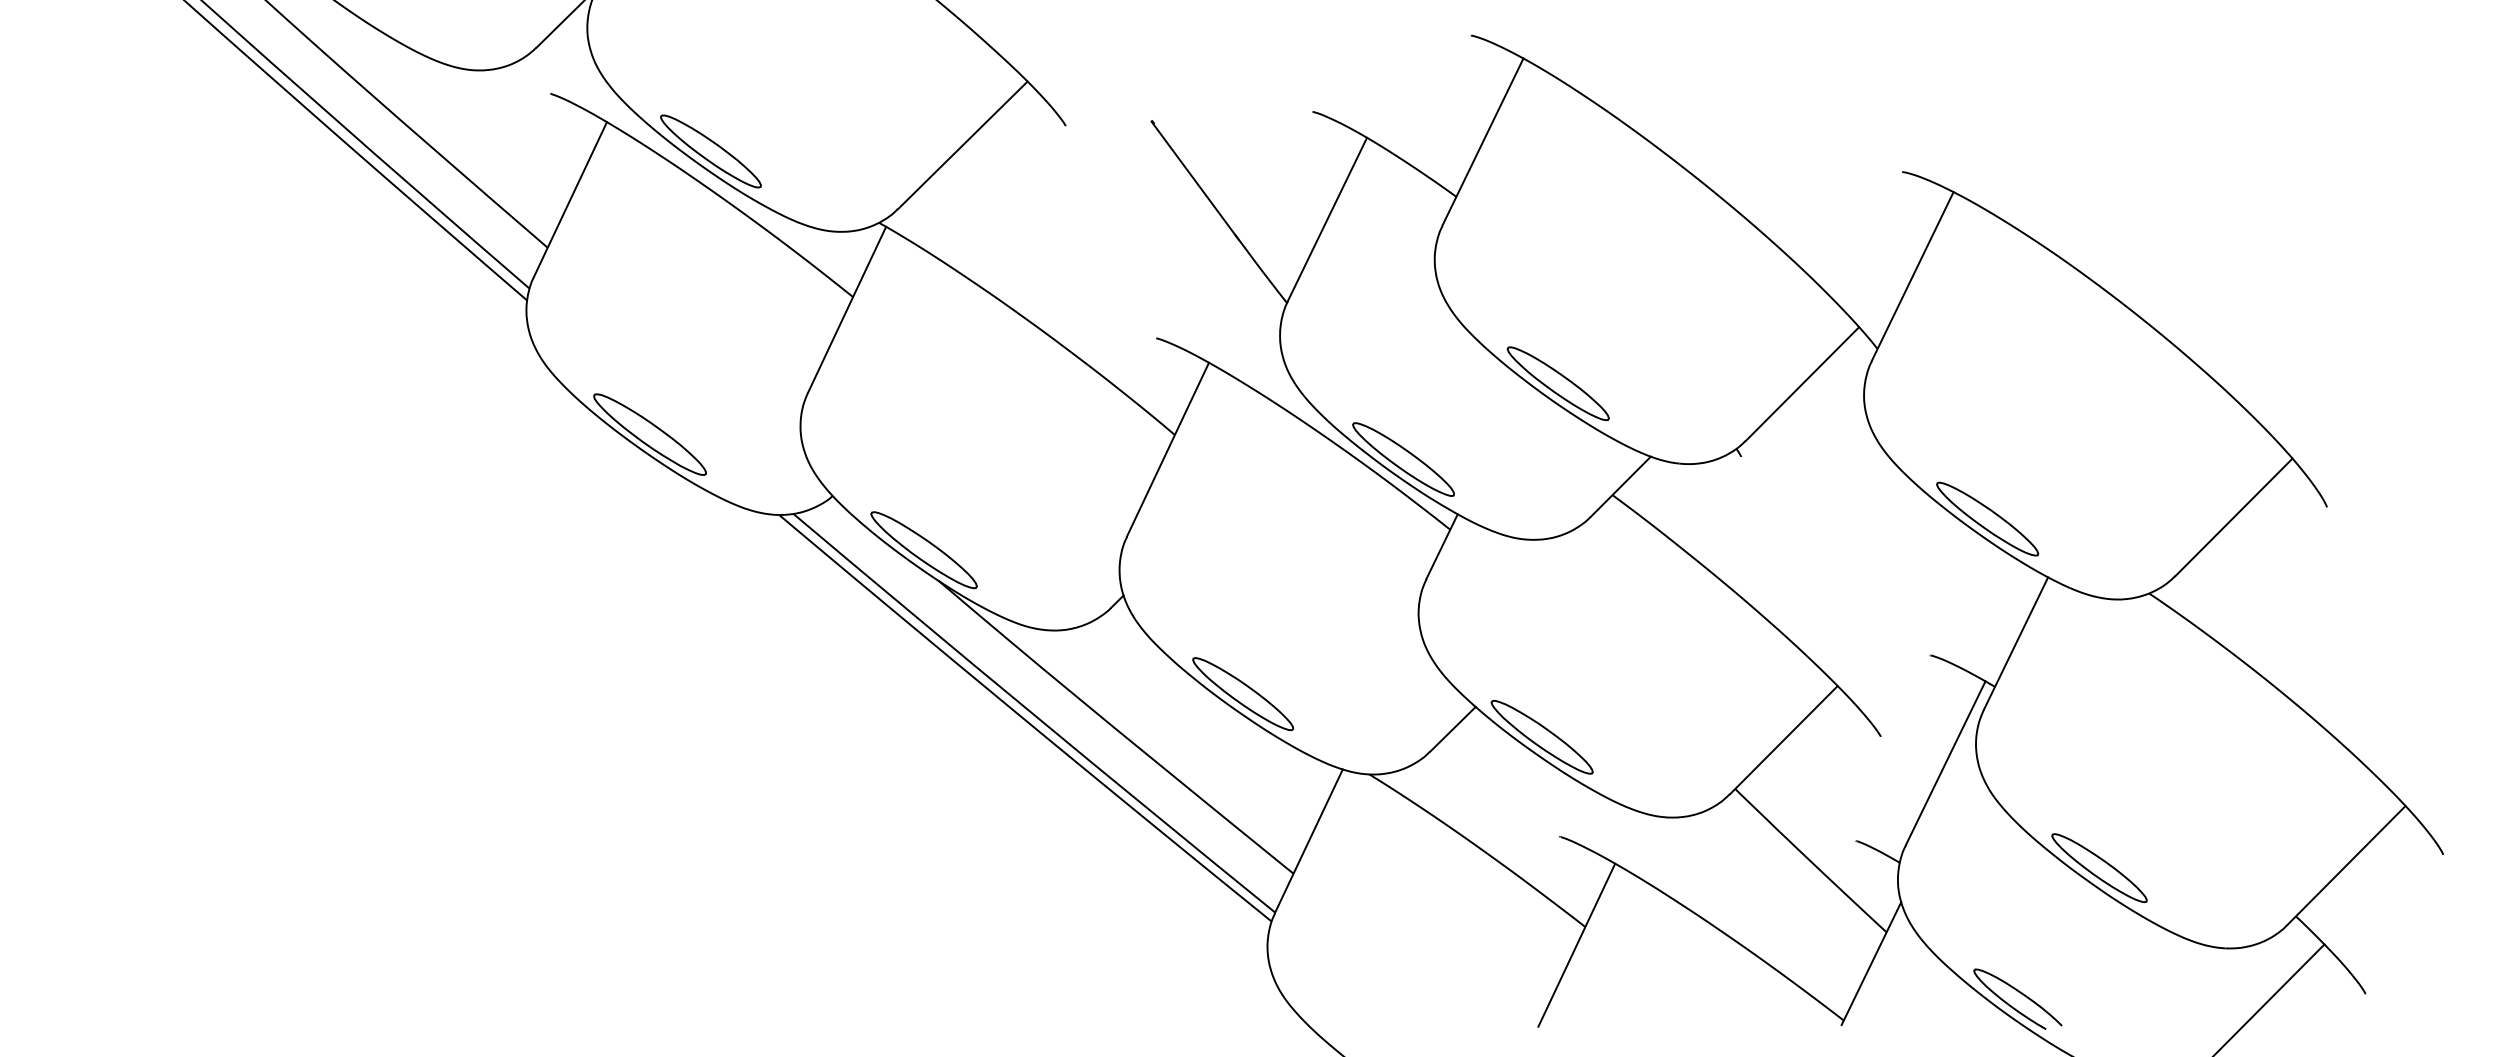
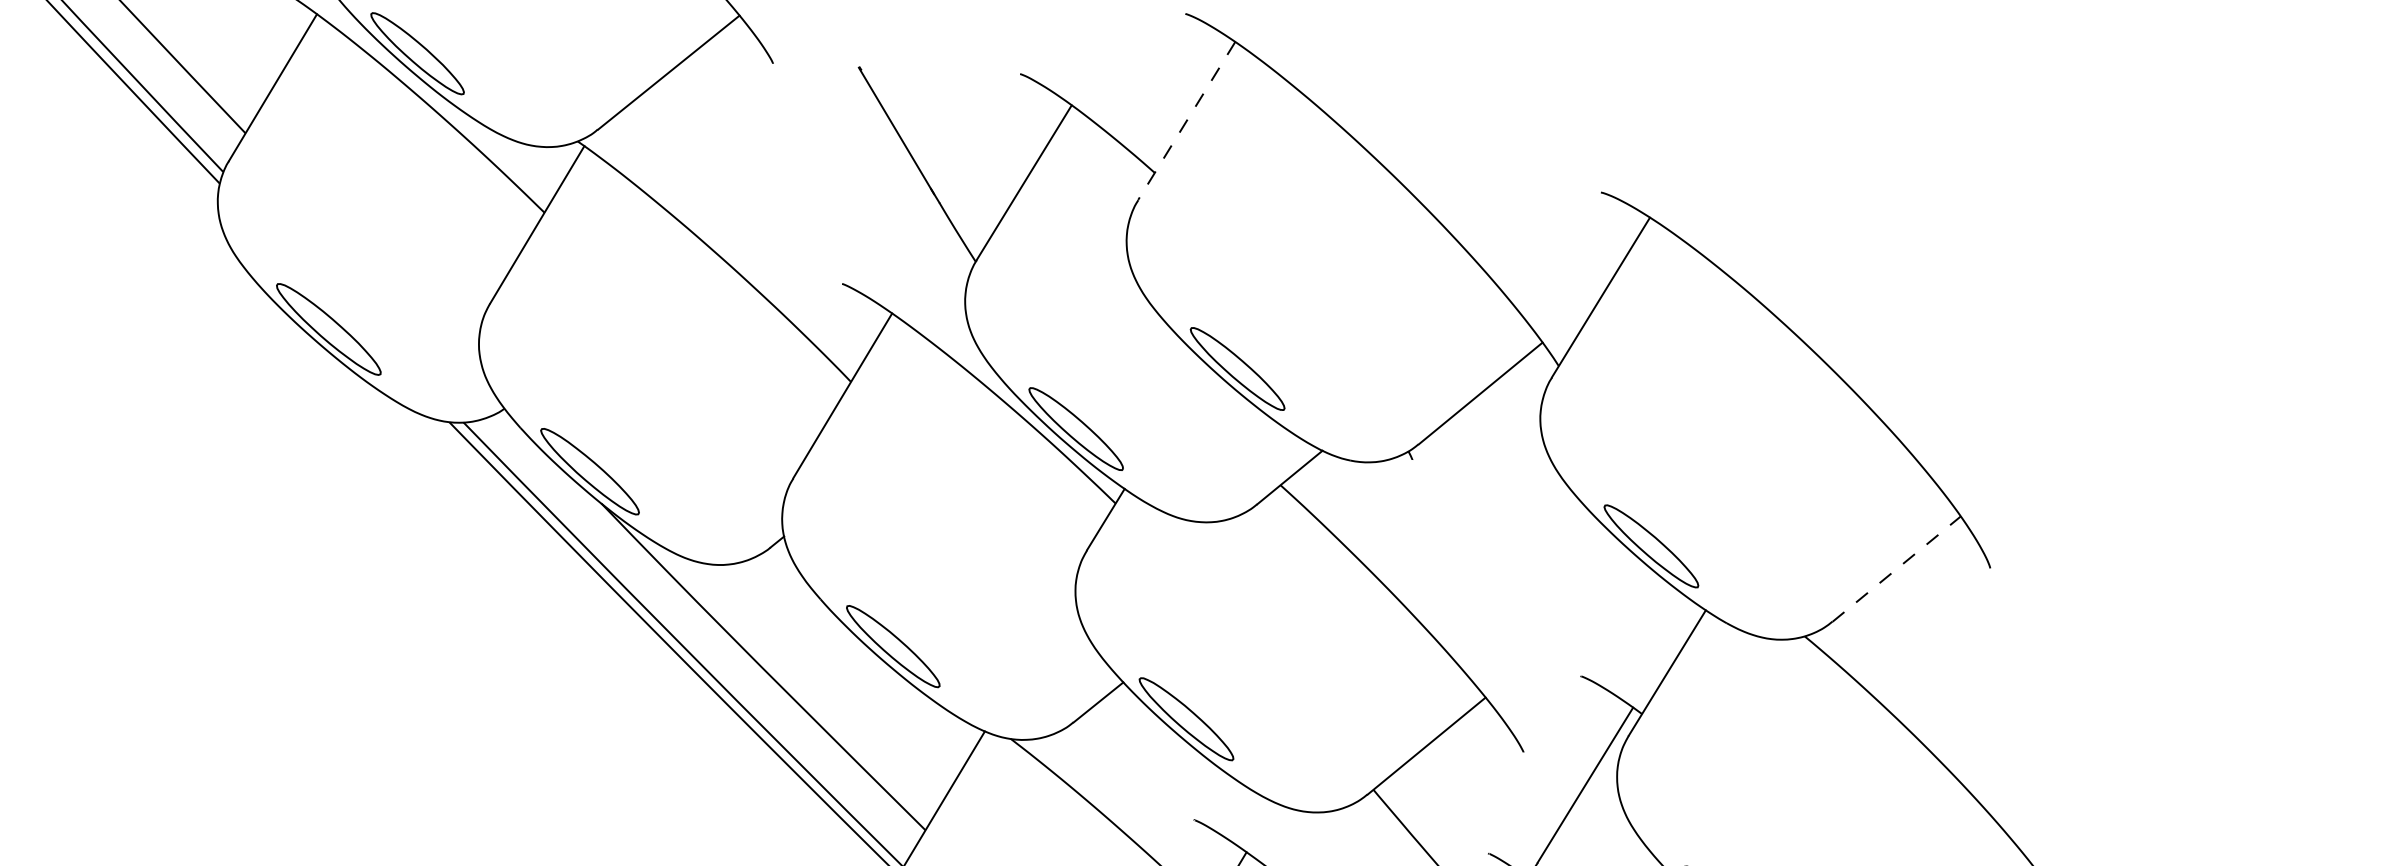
line: (1483, 141) -> (1187, 120), solid -> dashed
line: (2233, 517) -> (1896, 569), solid -> dashed

